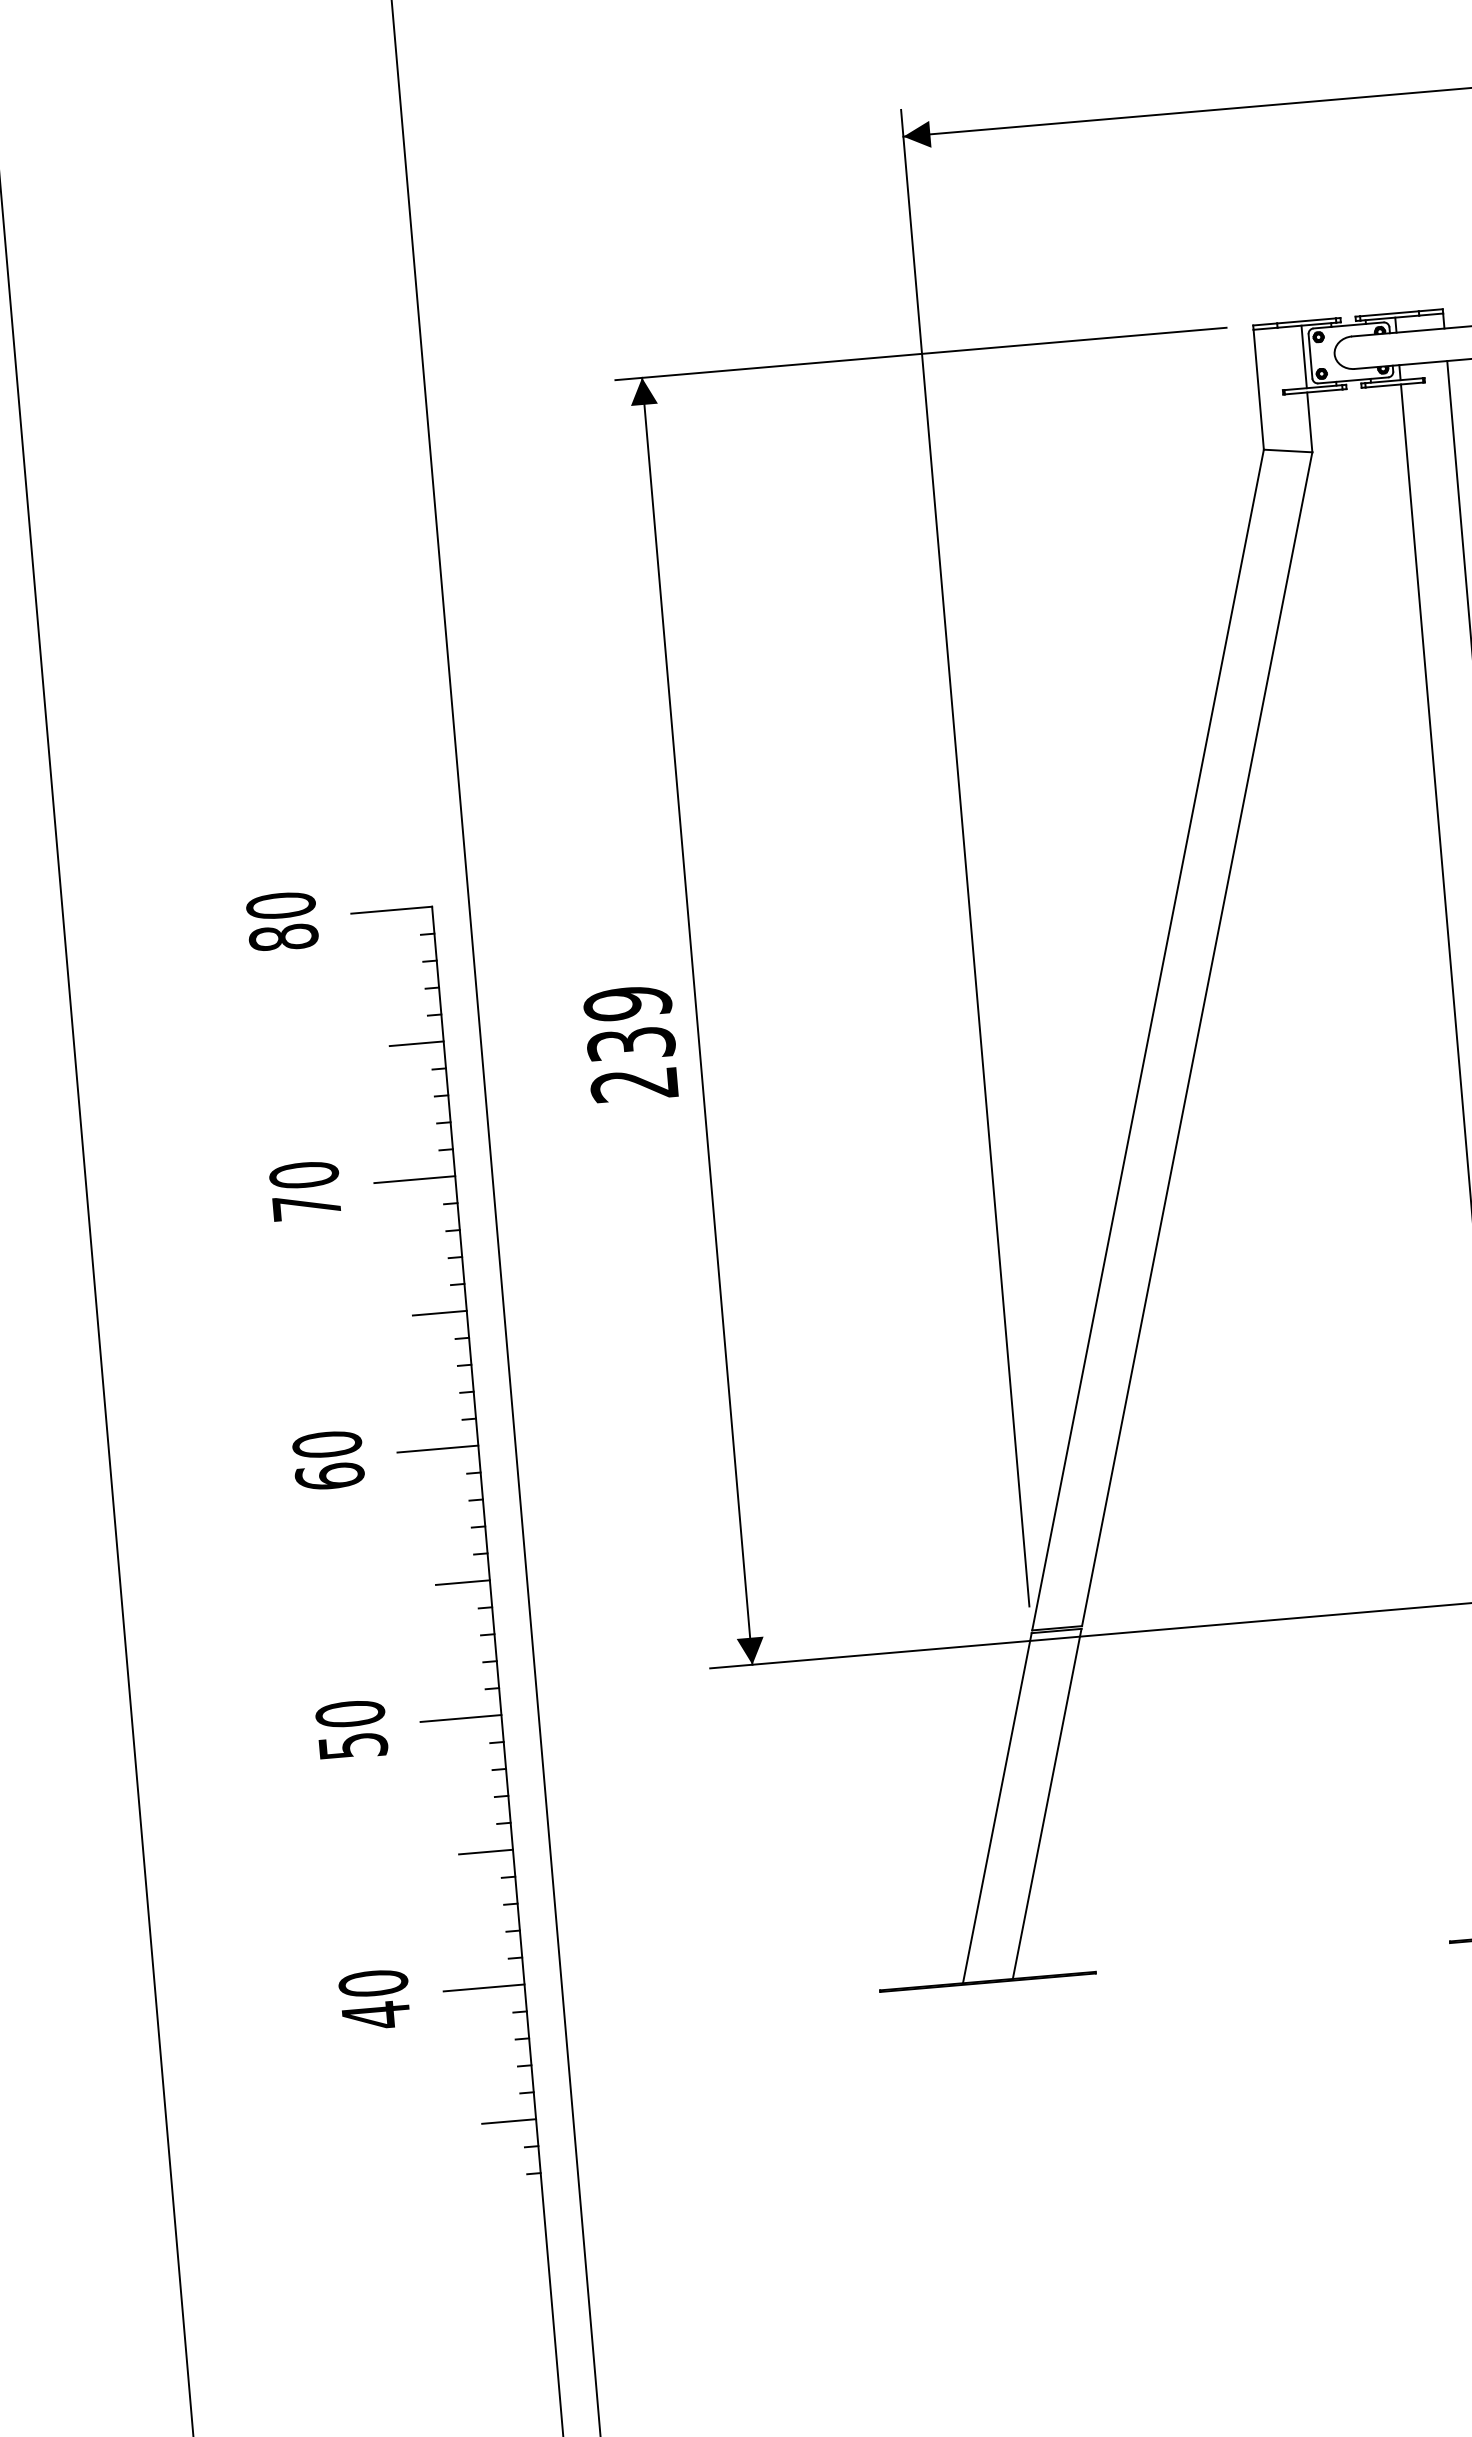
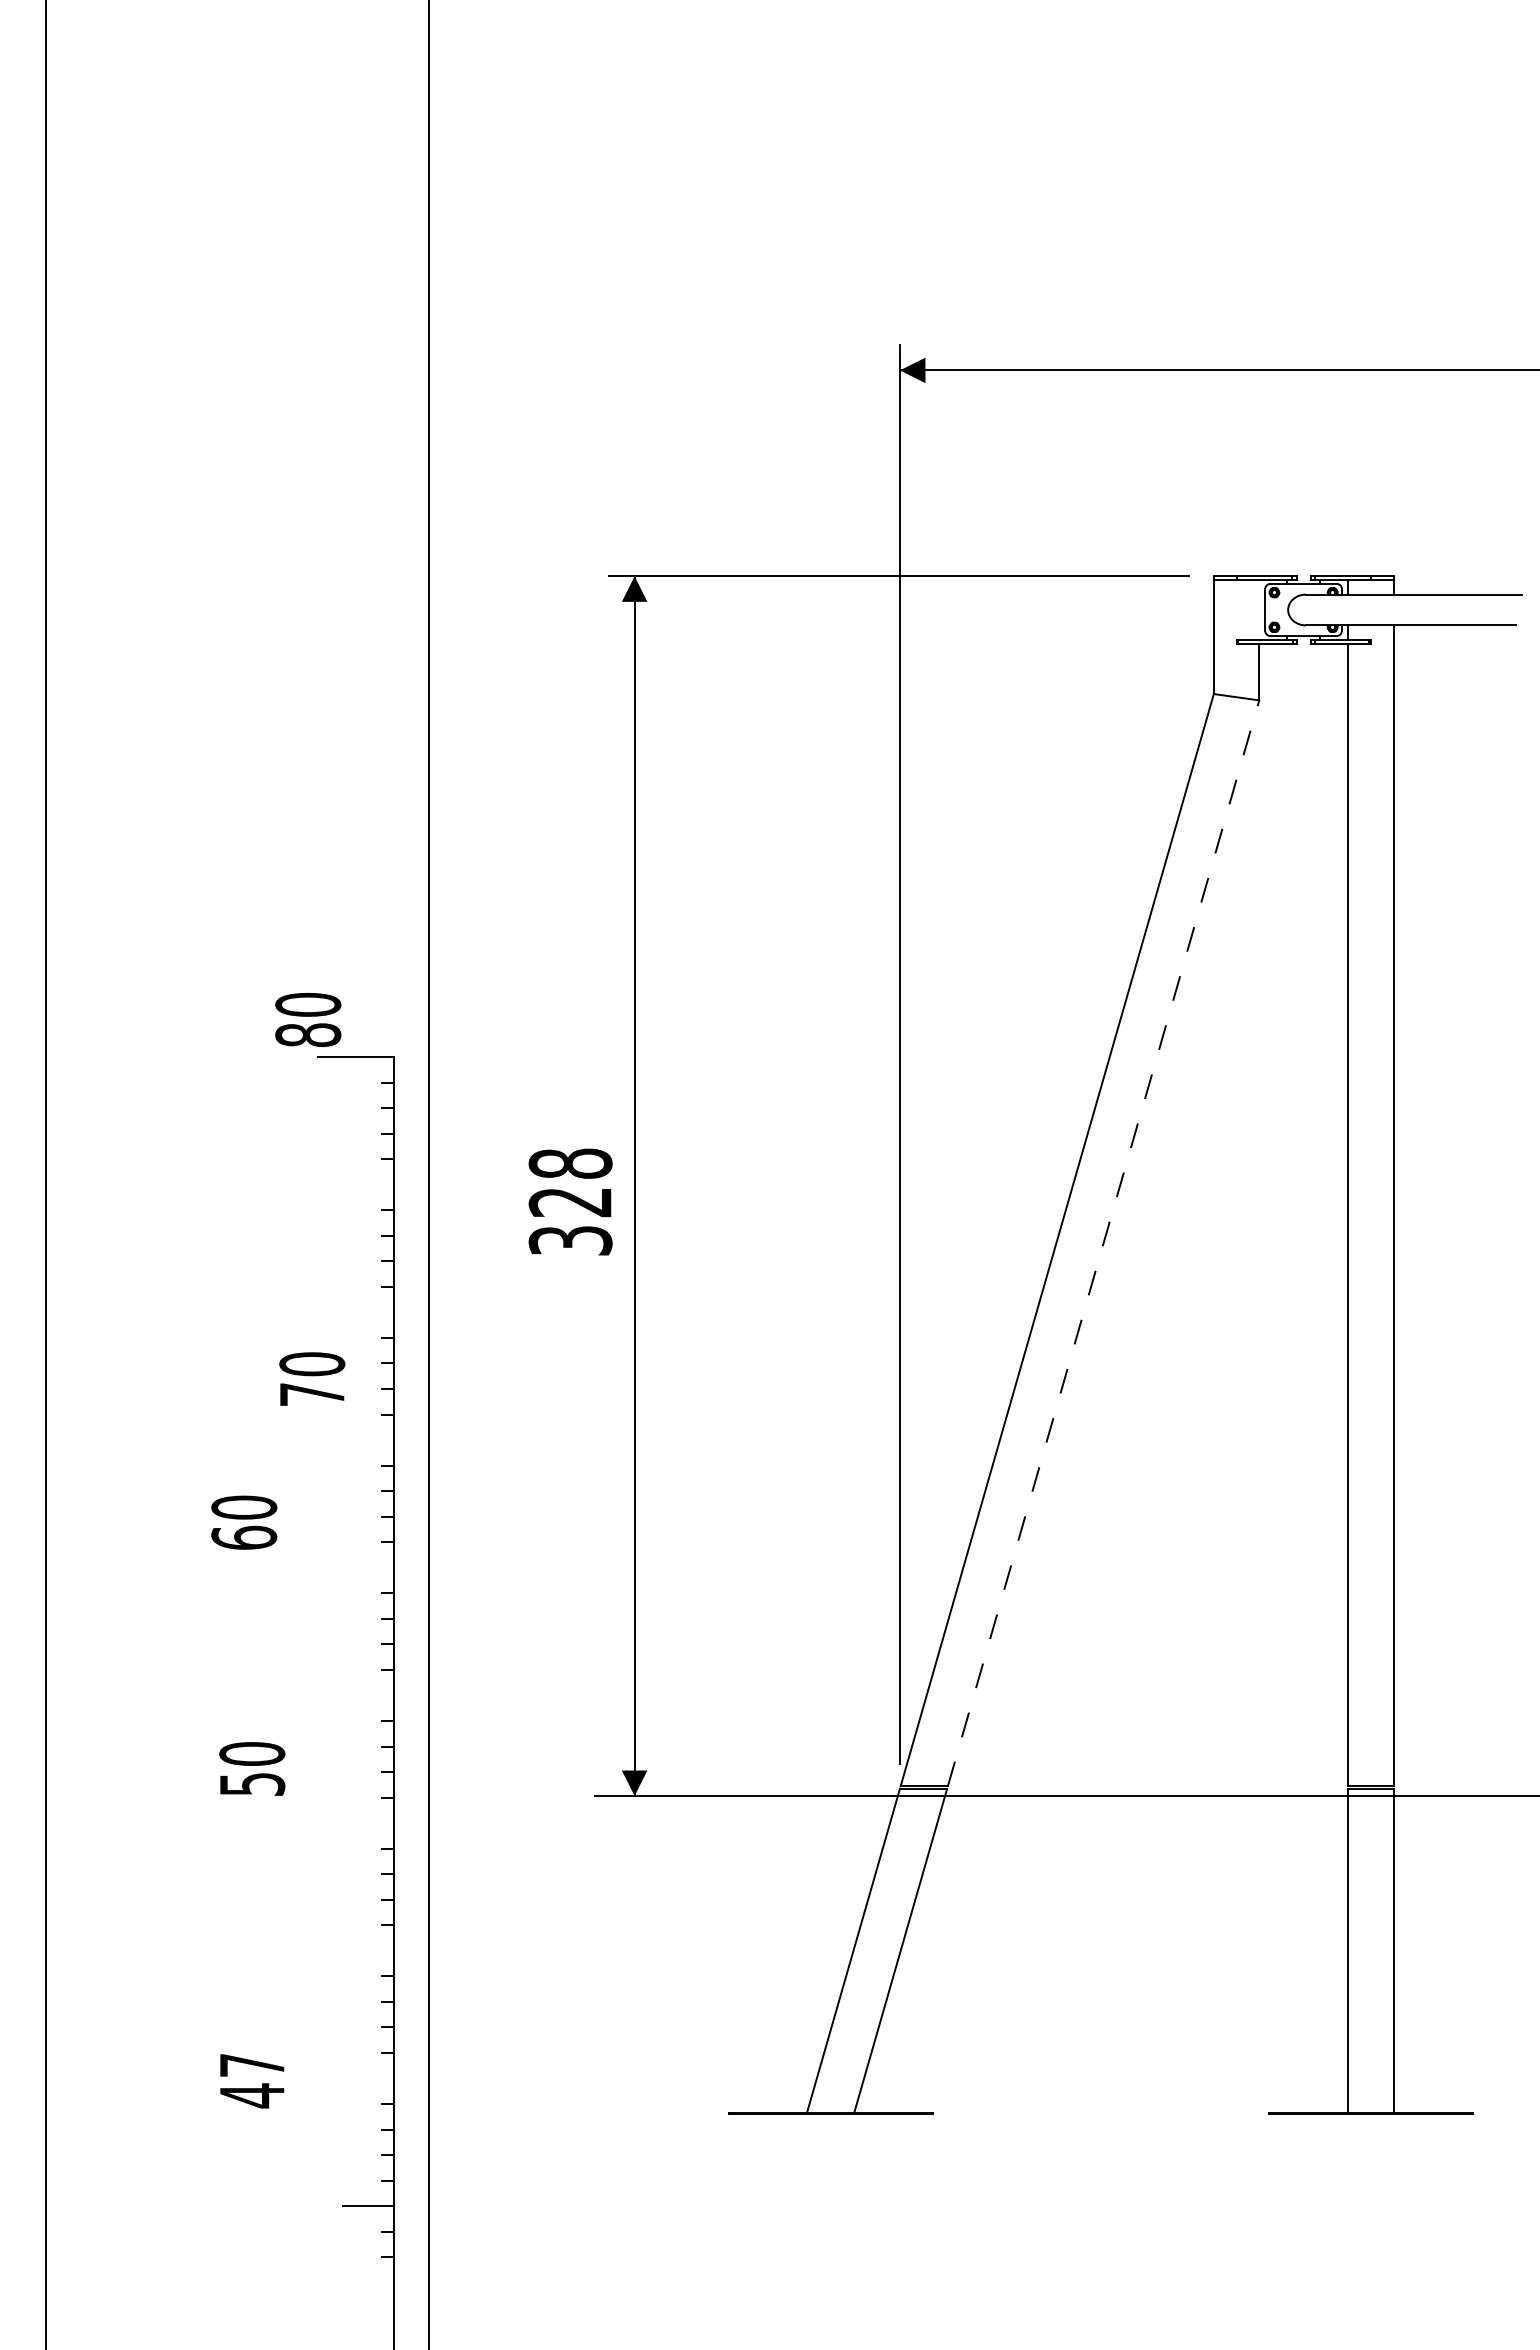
line: (1304, 356) -> (1259, 609), removed
text: (282, 922) -> (308, 1020), moved
line: (1197, 1039) -> (1103, 1243), solid -> dashed
line: (416, 1043) -> (368, 1184), removed
text: (631, 1043) -> (570, 1201), 239 -> 328
line: (414, 1179) -> (355, 1312), removed
text: (305, 1190) -> (312, 1378), moved
line: (439, 1313) -> (368, 1440), removed
line: (437, 1448) -> (355, 1567), removed
text: (328, 1460) -> (244, 1522), moved
line: (462, 1582) -> (368, 1695), removed
line: (460, 1718) -> (355, 1823), removed
text: (351, 1729) -> (252, 1768), moved
line: (485, 1851) -> (368, 1950), removed
text: (373, 1983) -> (252, 2065), 40 -> 47
line: (483, 1987) -> (355, 2078), removed

